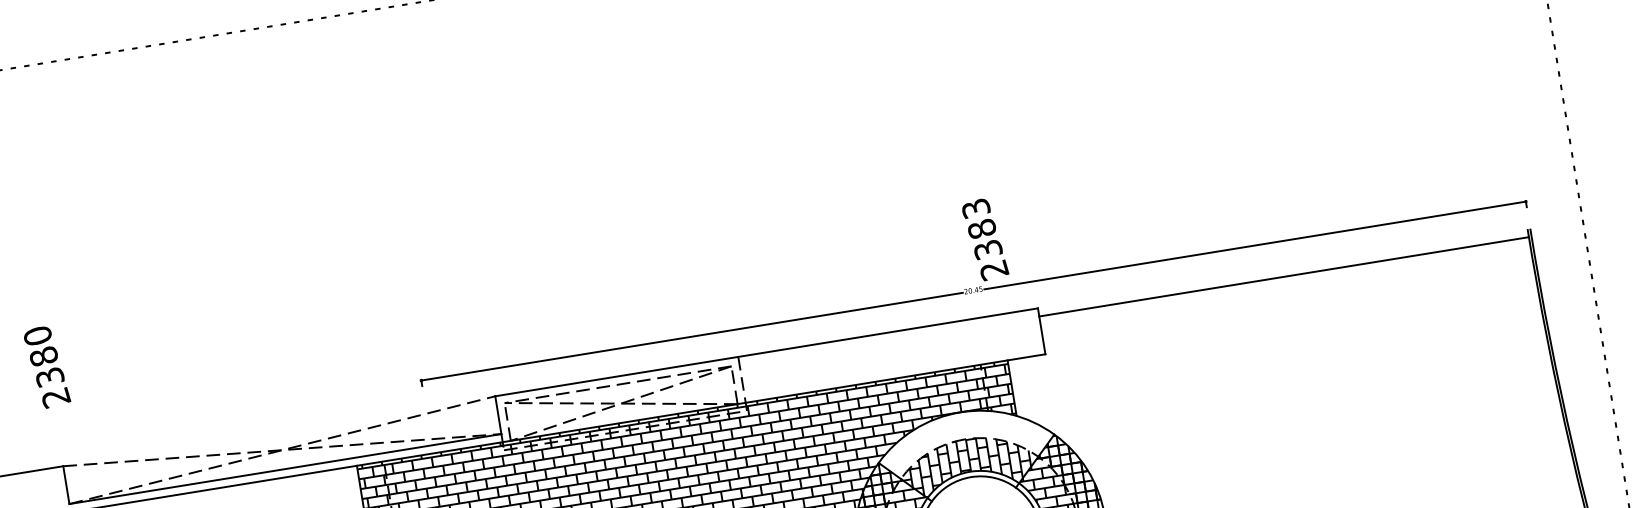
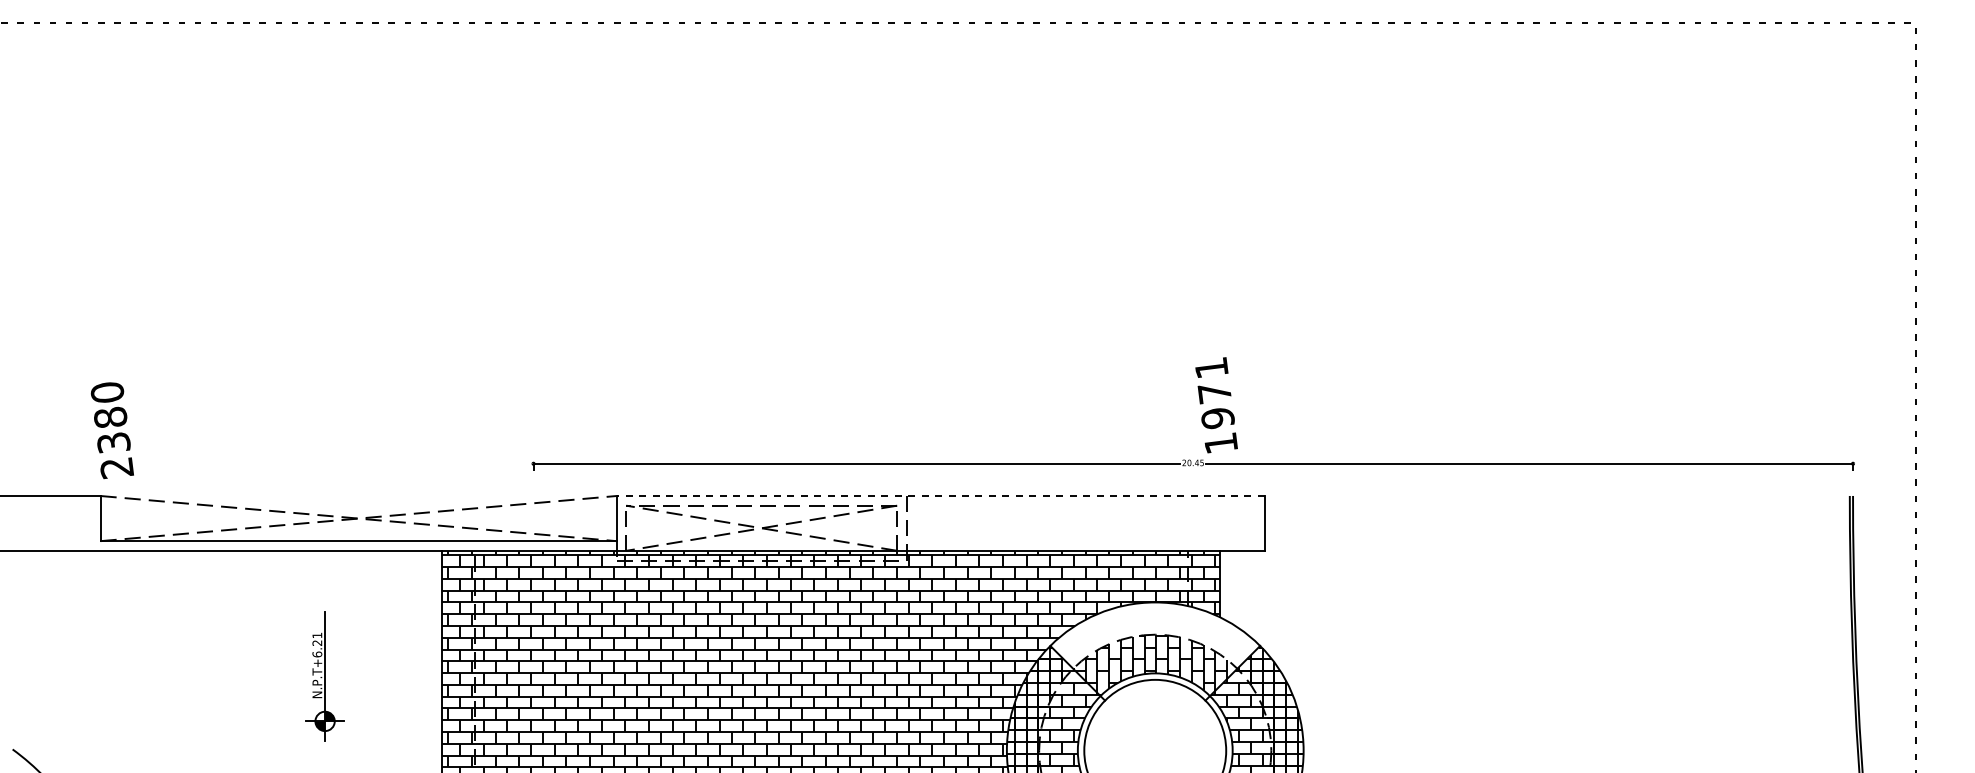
text: (985, 239) -> (1216, 405), 2383 -> 1971
line: (1283, 276) -> (1556, 505), removed
line: (766, 352) -> (940, 496), solid -> dashed
text: (46, 367) -> (111, 430), moved

